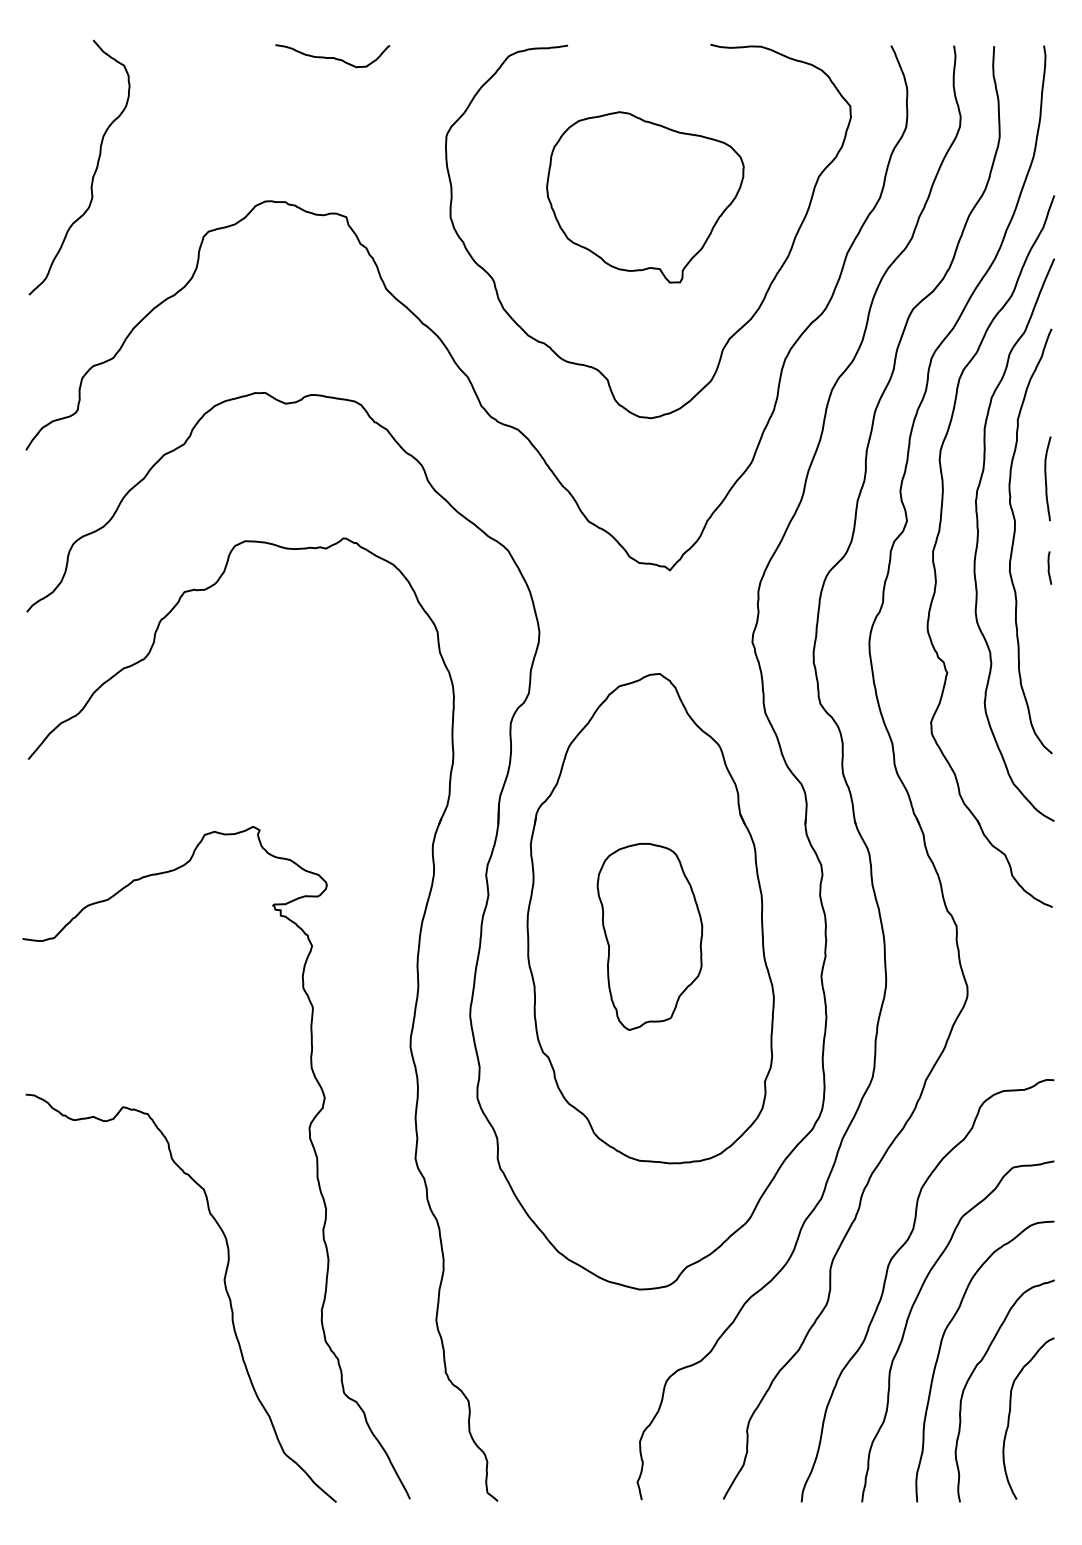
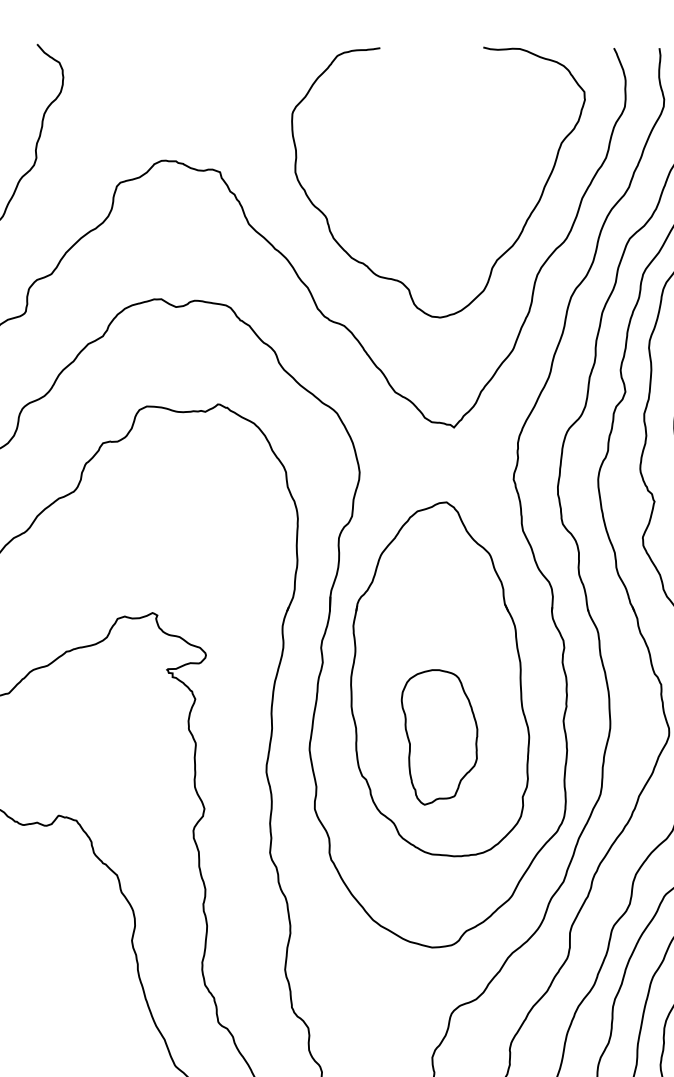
curve: (332, 57) -> (210, 56), removed
part: (645, 197) -> (436, 157), removed
part: (649, 936) -> (439, 737), moved

